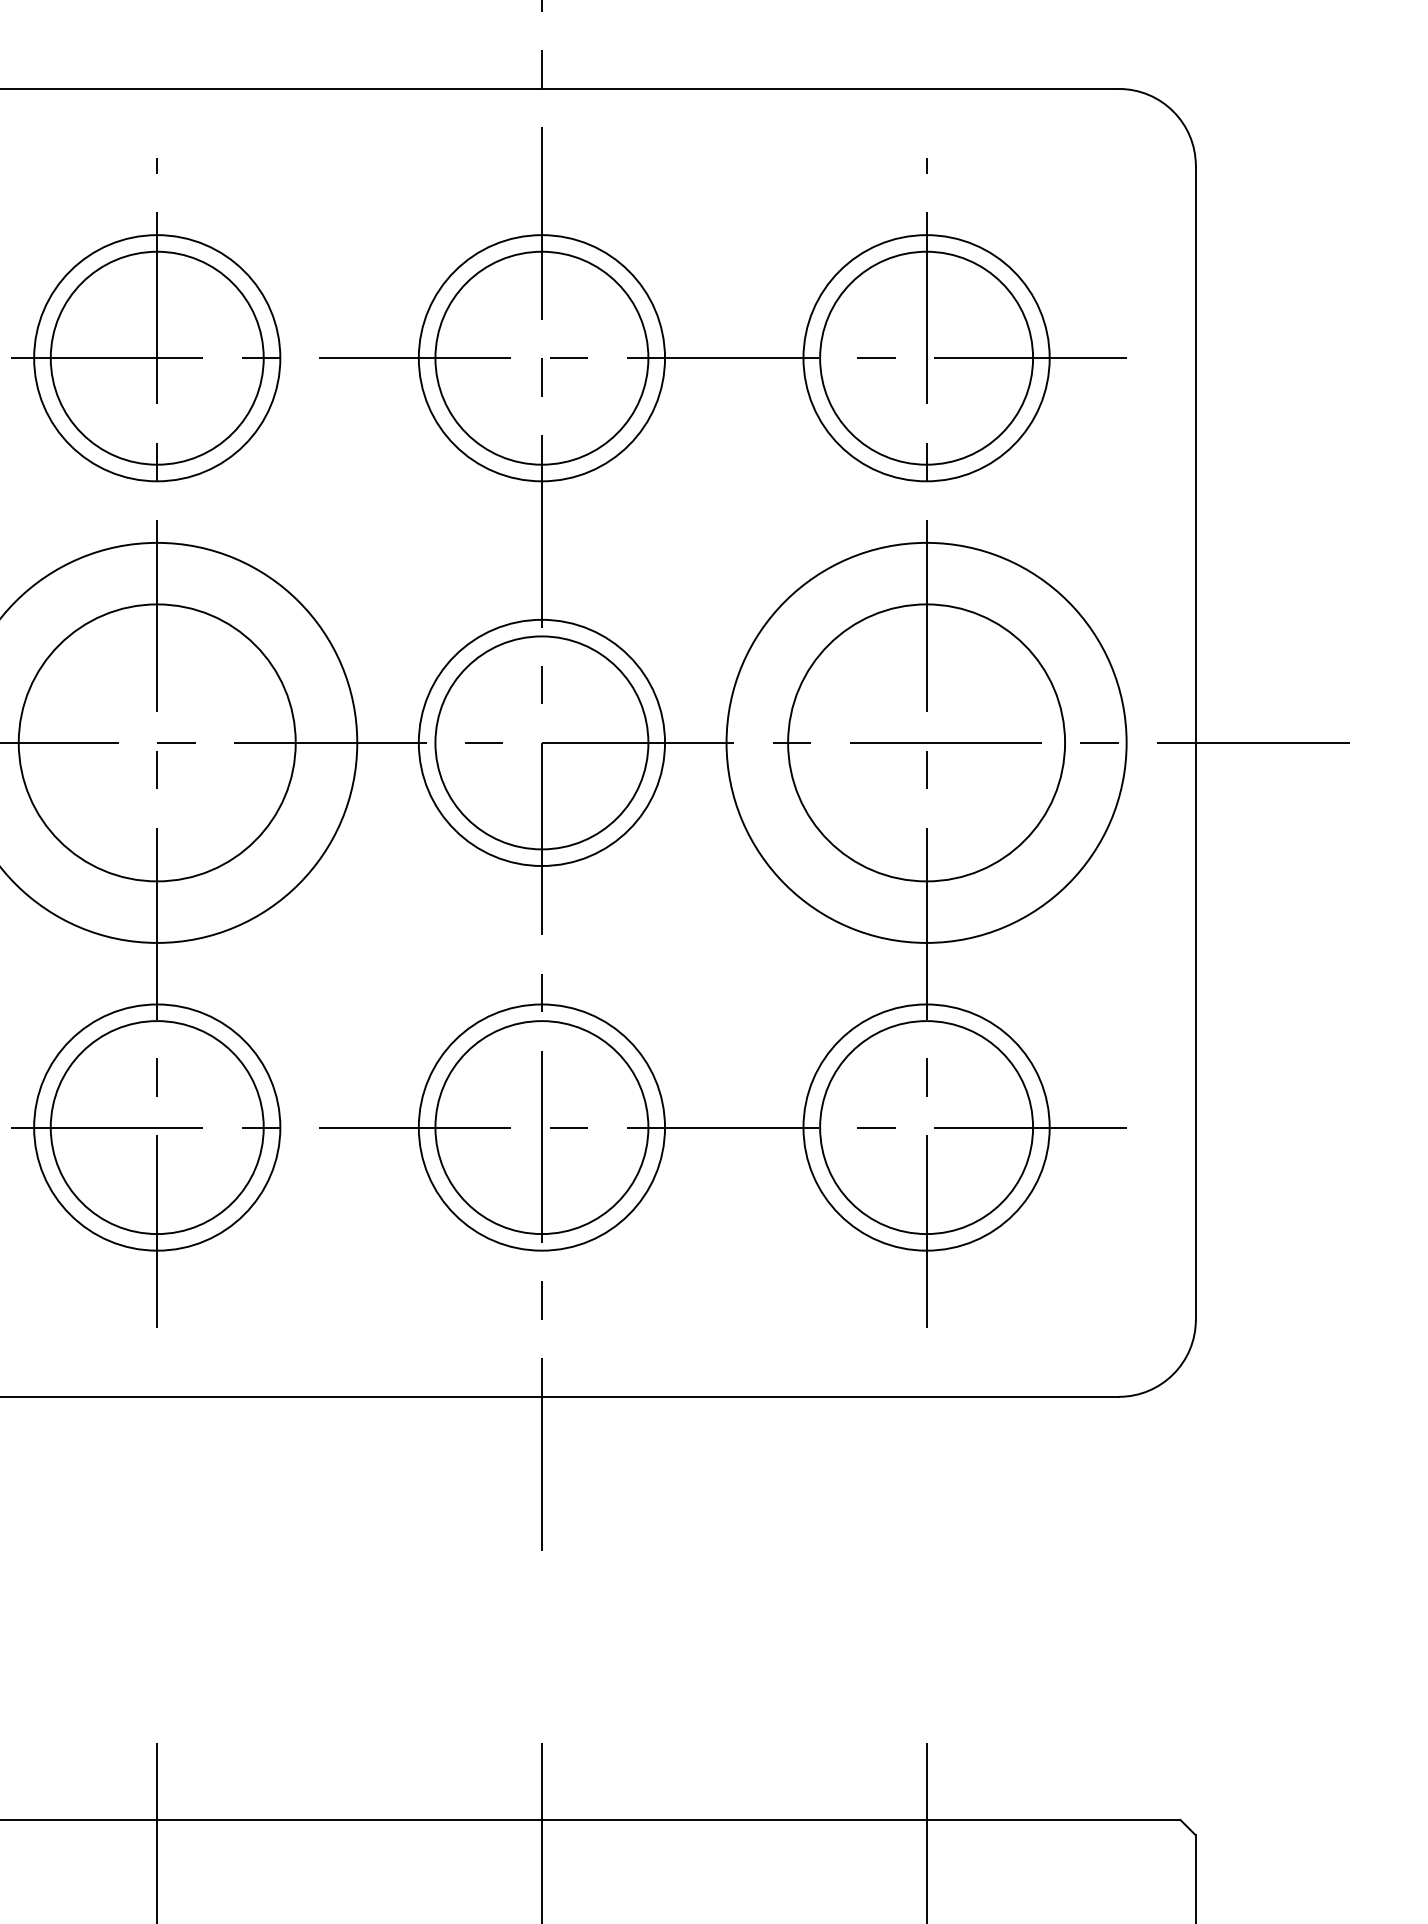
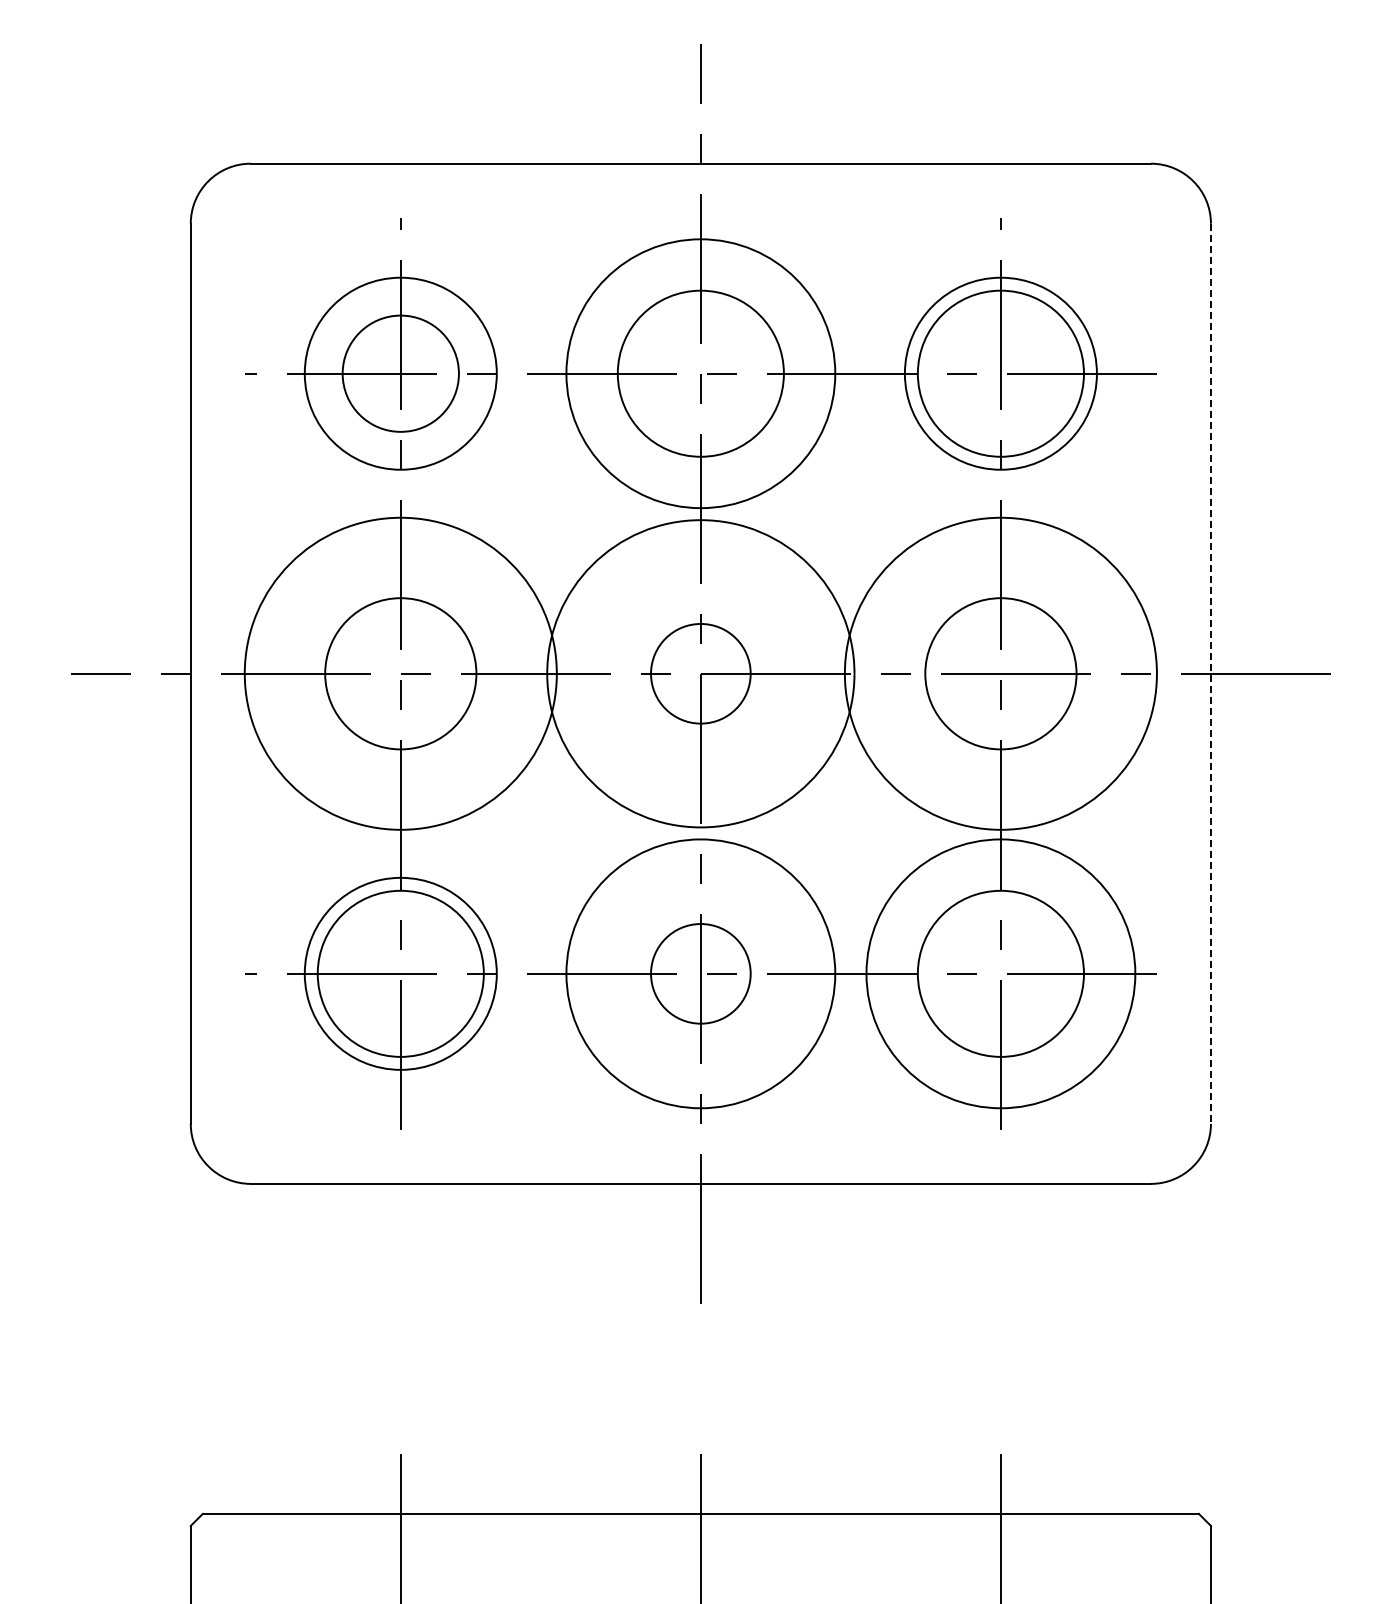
circle: (156, 357) -> (400, 373), size x0.7
circle: (541, 357) -> (700, 373), size x1.4
circle: (156, 742) -> (400, 673), size x0.7
circle: (541, 742) -> (700, 673), size x0.6
circle: (541, 742) -> (700, 673), size x1.6
circle: (926, 742) -> (1000, 673), size x0.7
line: (1195, 743) -> (1210, 674), solid -> dashed
circle: (541, 1127) -> (700, 973), size x0.6
circle: (541, 1127) -> (700, 973), size x1.4
circle: (926, 1127) -> (1000, 973), size x1.4

